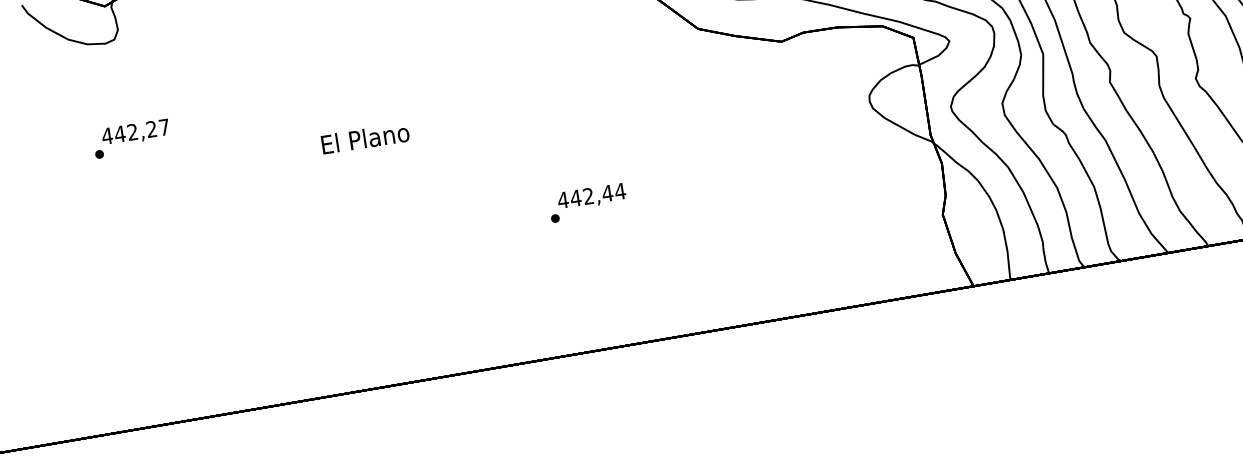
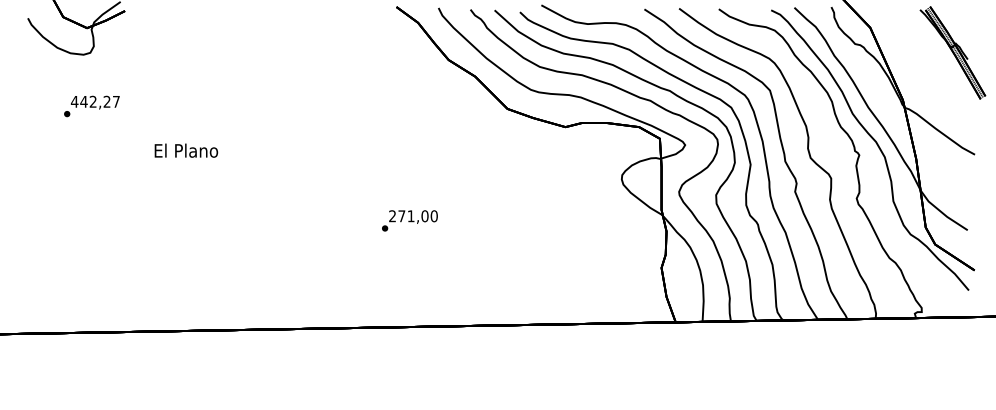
text: (131, 138) -> (91, 106), moved
text: (365, 138) -> (186, 150), moved
text: (591, 196) -> (413, 216), 442,44 -> 271,00

